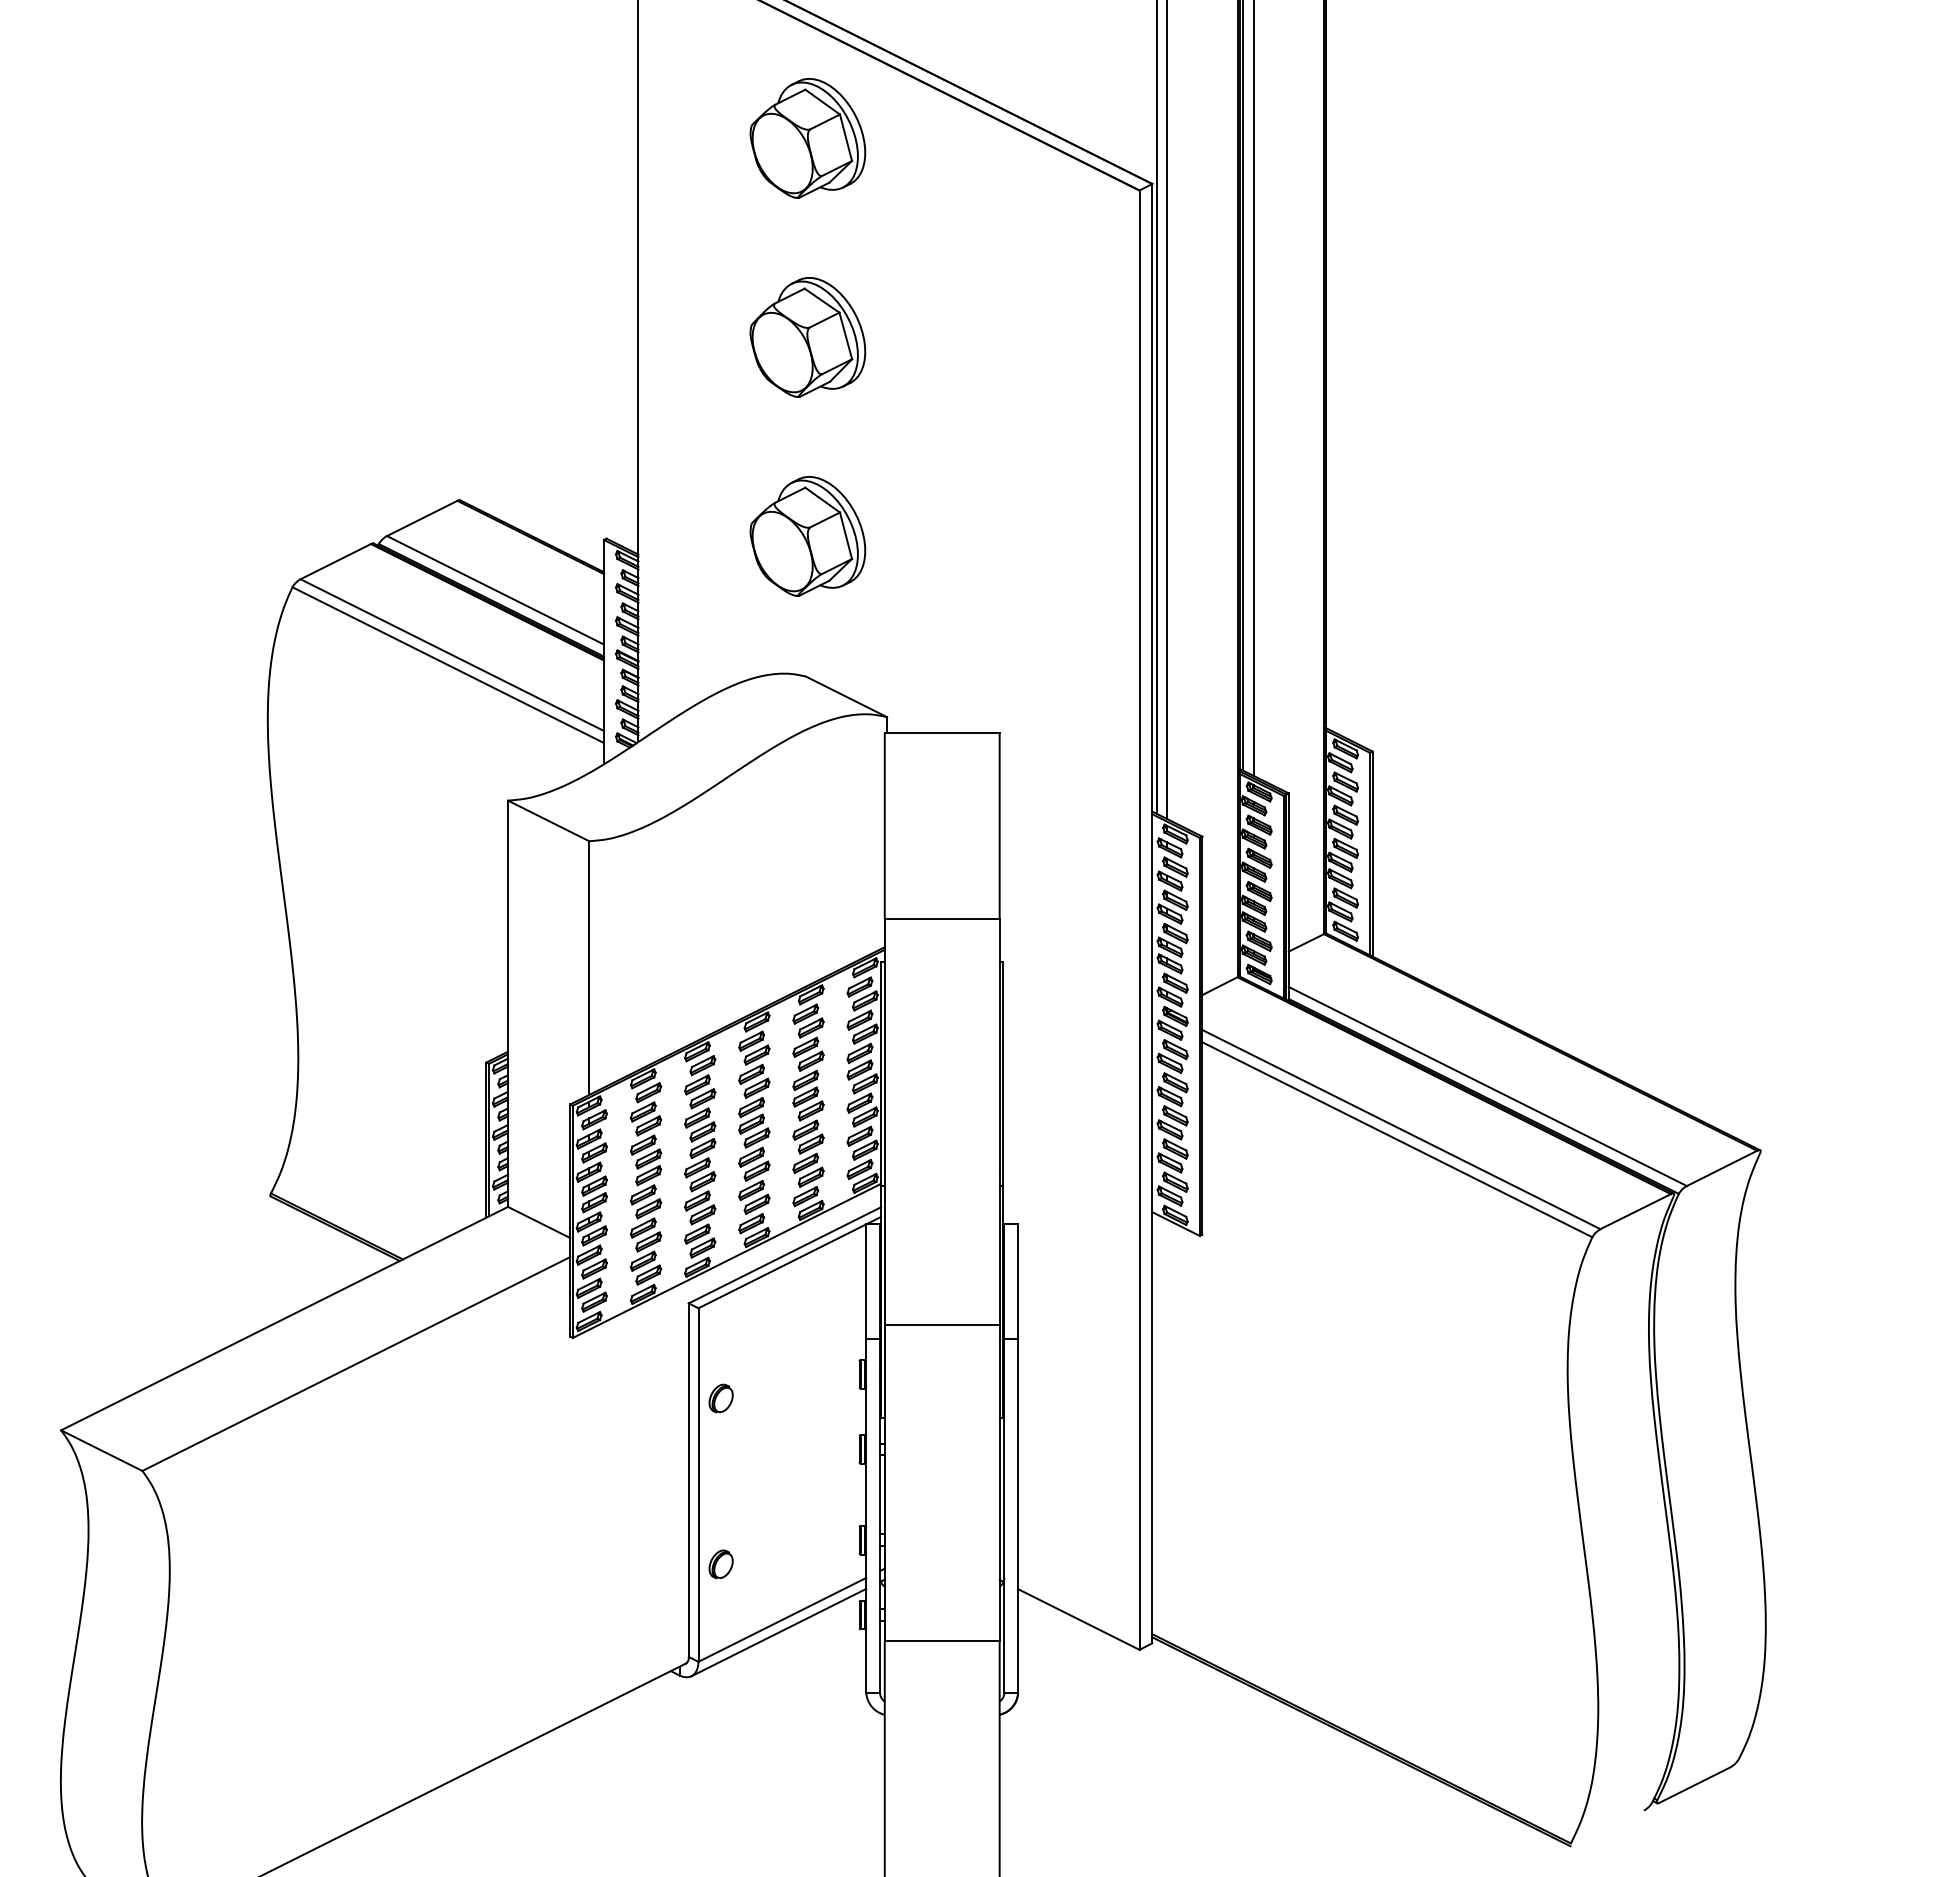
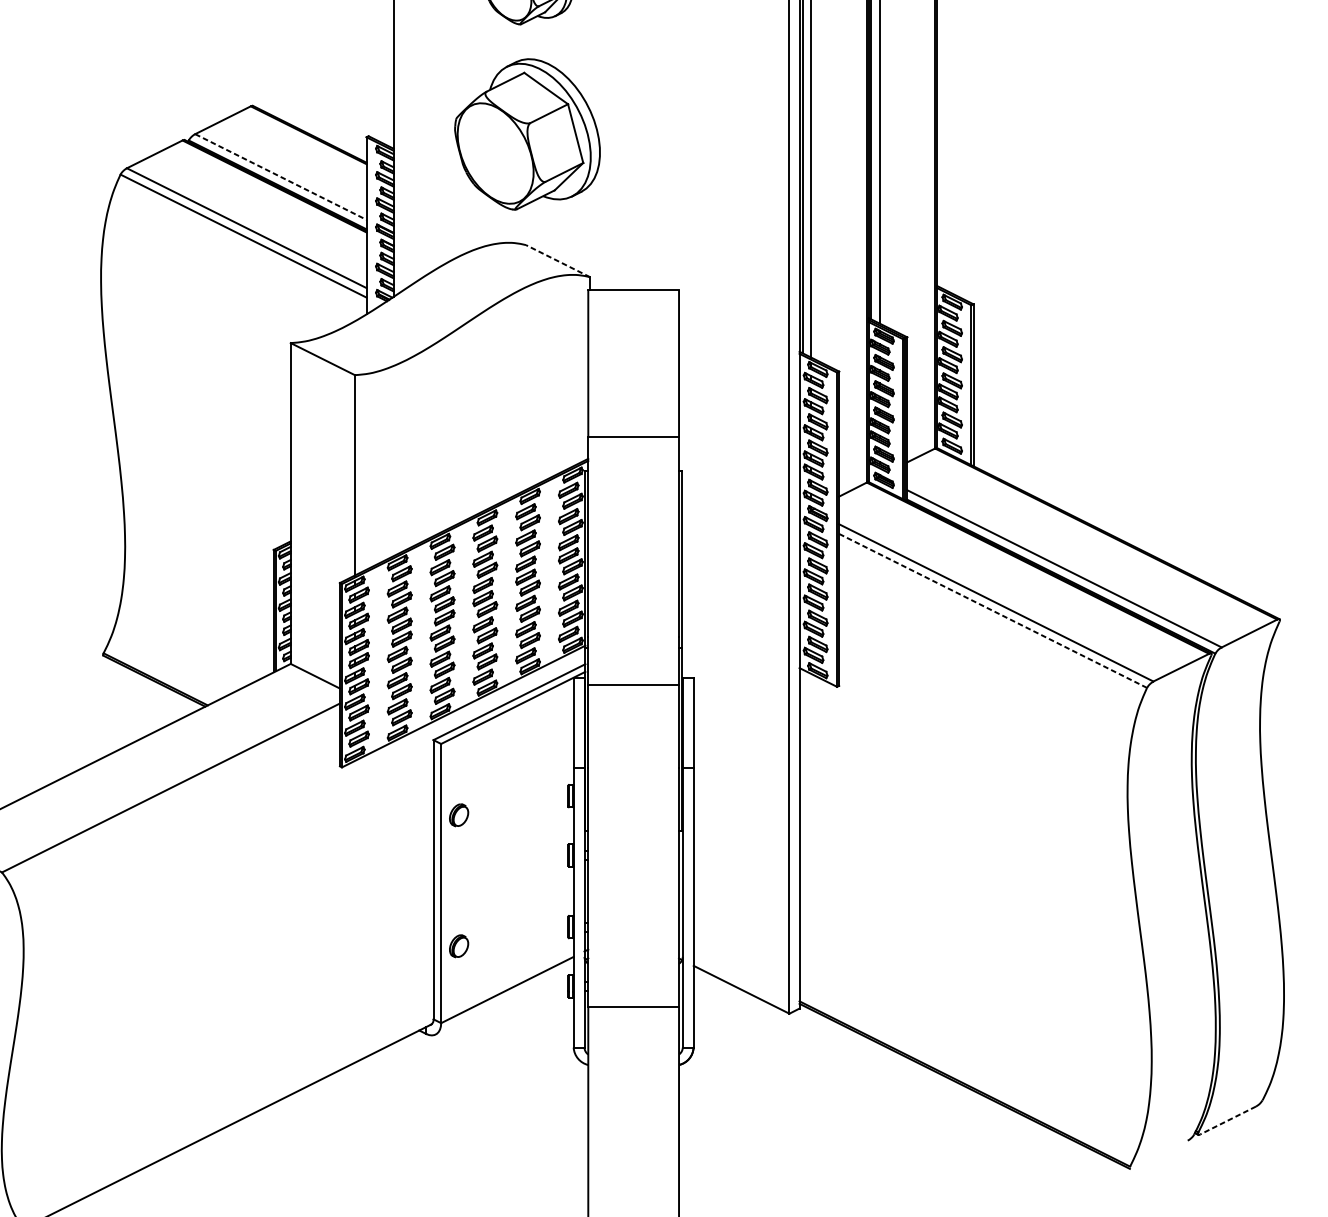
part: (807, 536) -> (527, 134), size x1.6
line: (495, 590) -> (280, 177), solid -> dashed
line: (846, 696) -> (558, 260), solid -> dashed
line: (1397, 1139) -> (993, 610), solid -> dashed
line: (941, 1325) -> (633, 684), moved
line: (778, 1632) -> (504, 1000), removed
line: (1694, 1785) -> (1227, 1120), solid -> dashed

